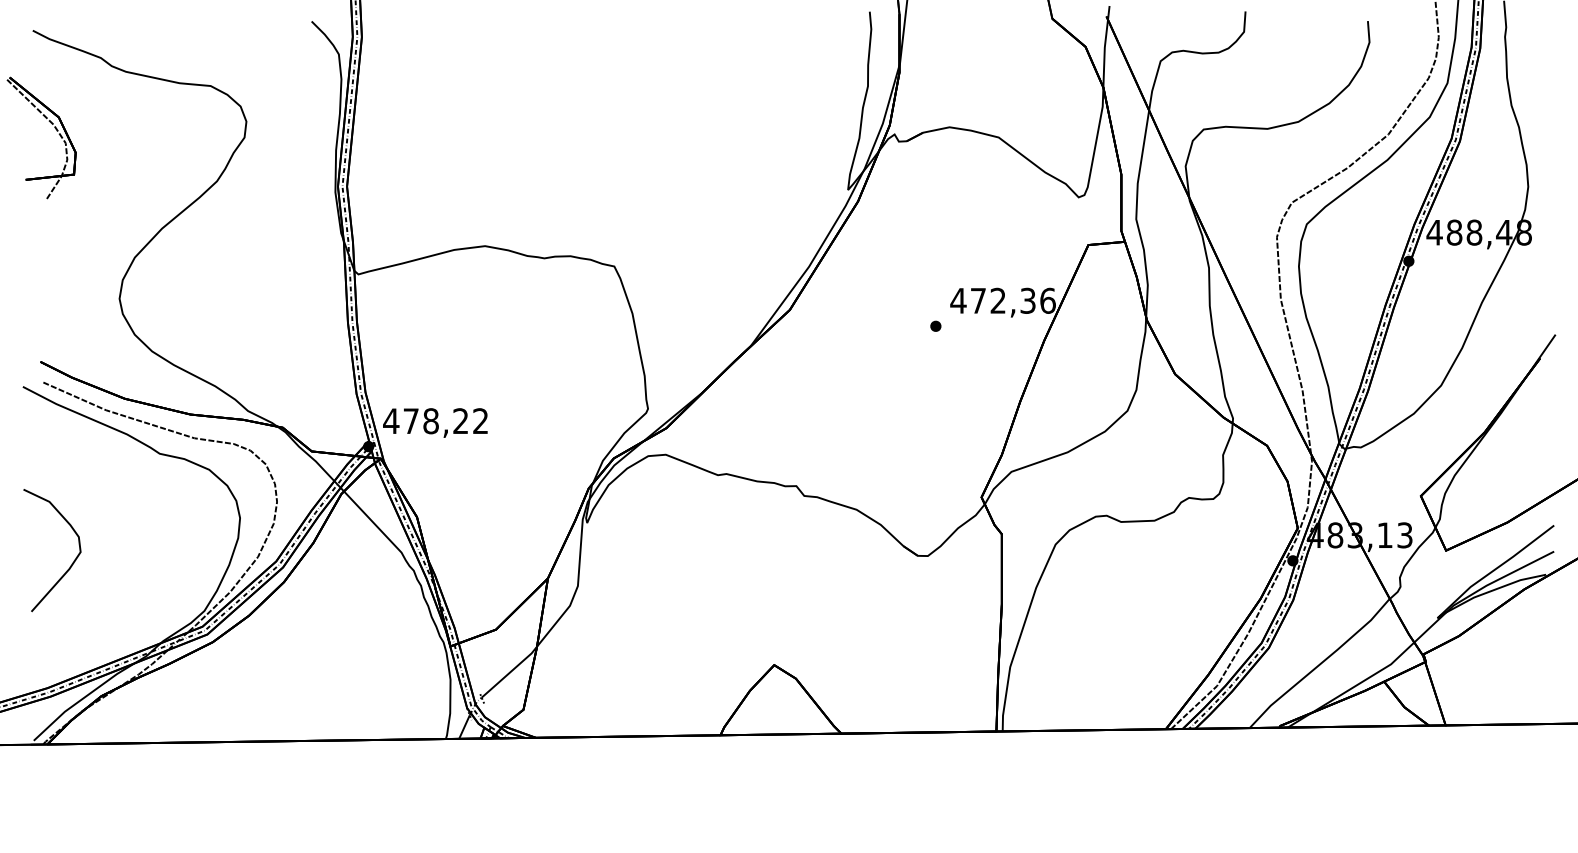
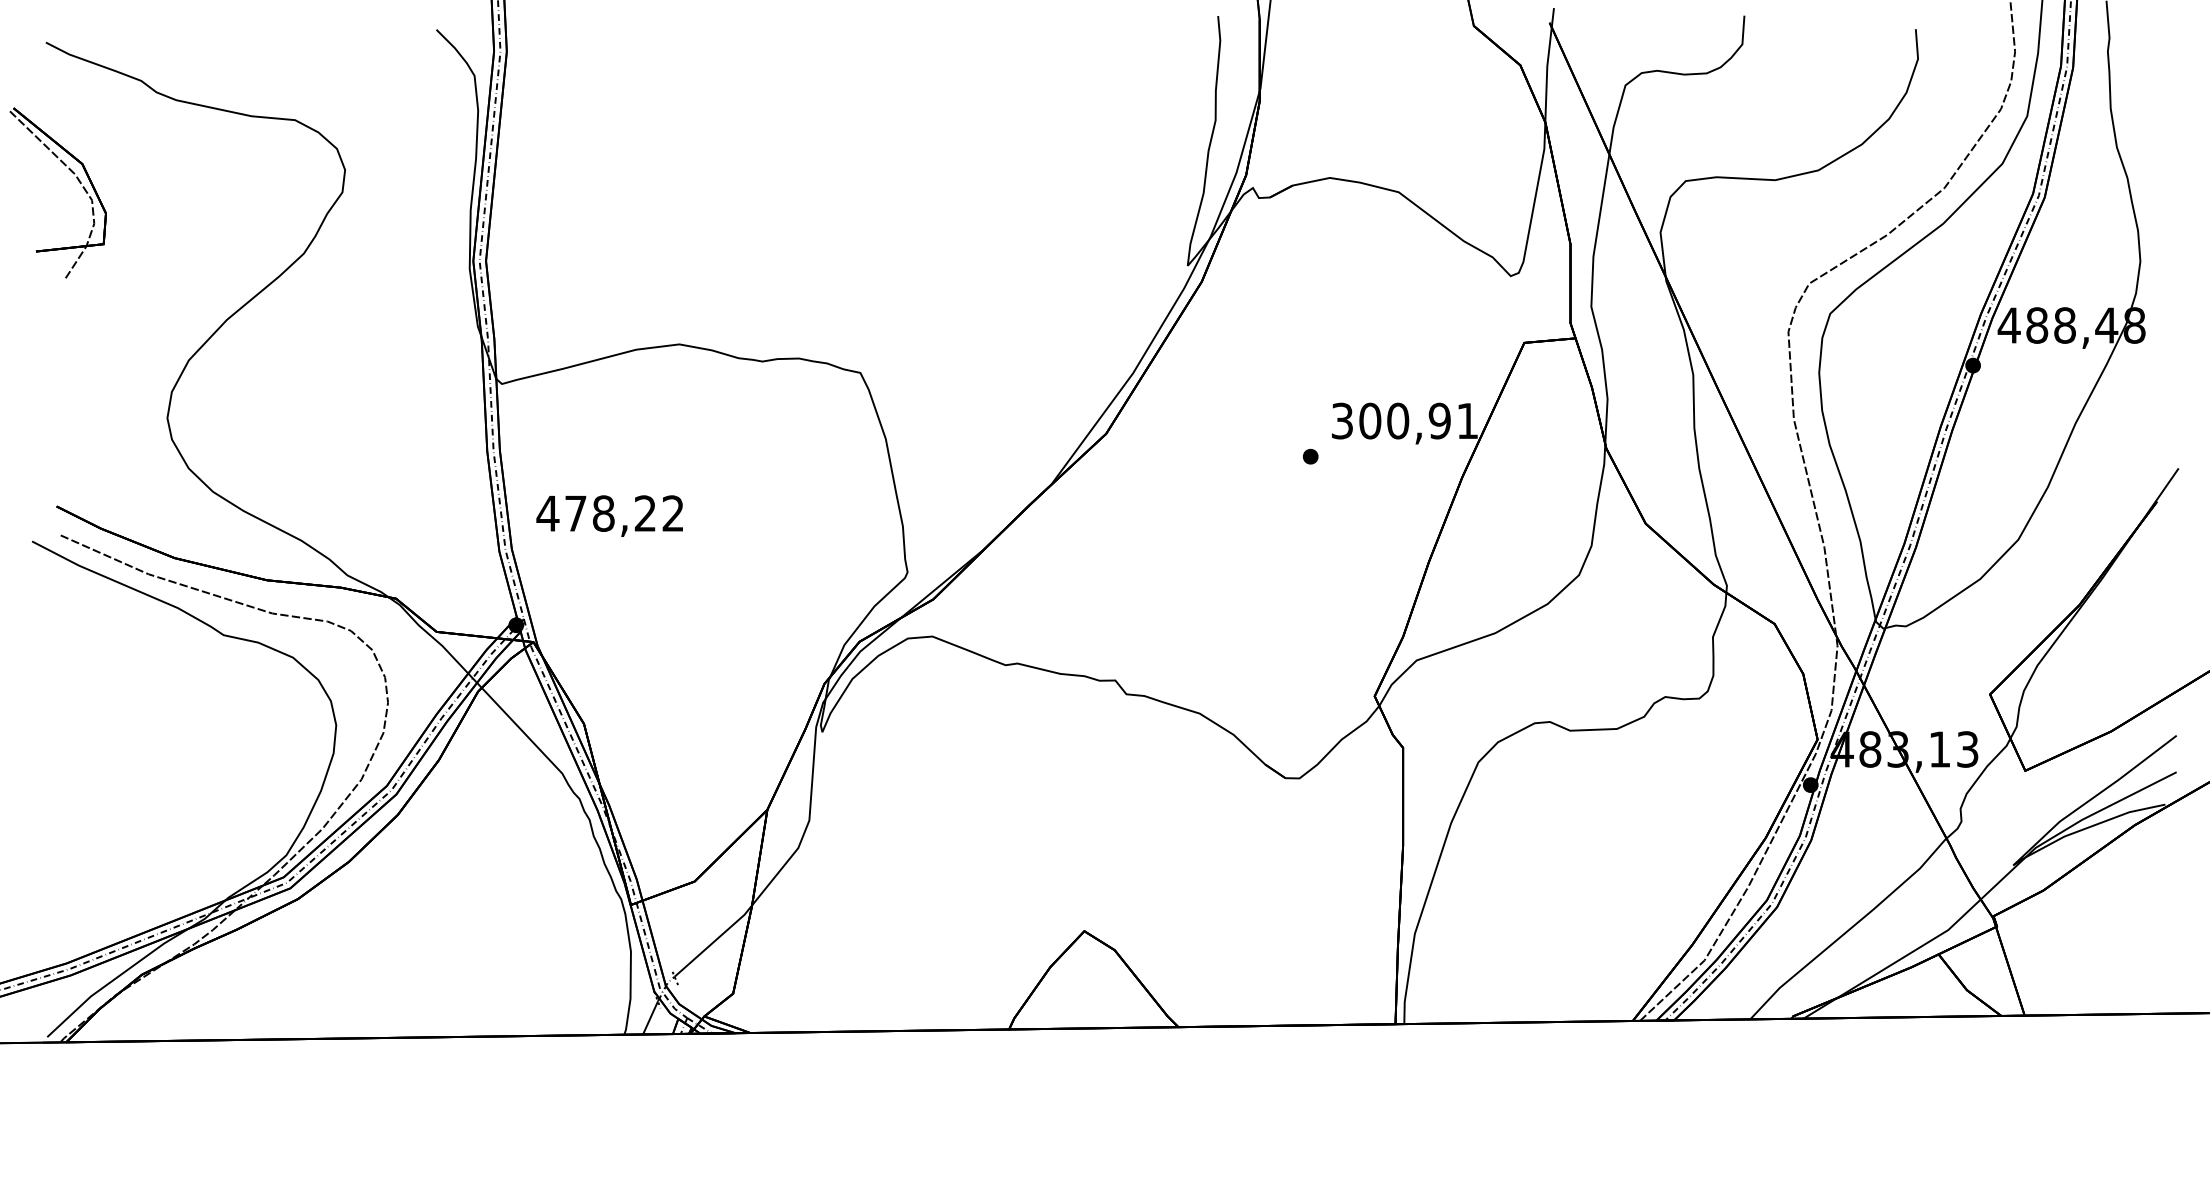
text: (1002, 300) -> (1404, 420), 472,36 -> 300,91
text: (435, 422) -> (609, 515), moved
curve: (71, 563) -> (100, 789), removed

